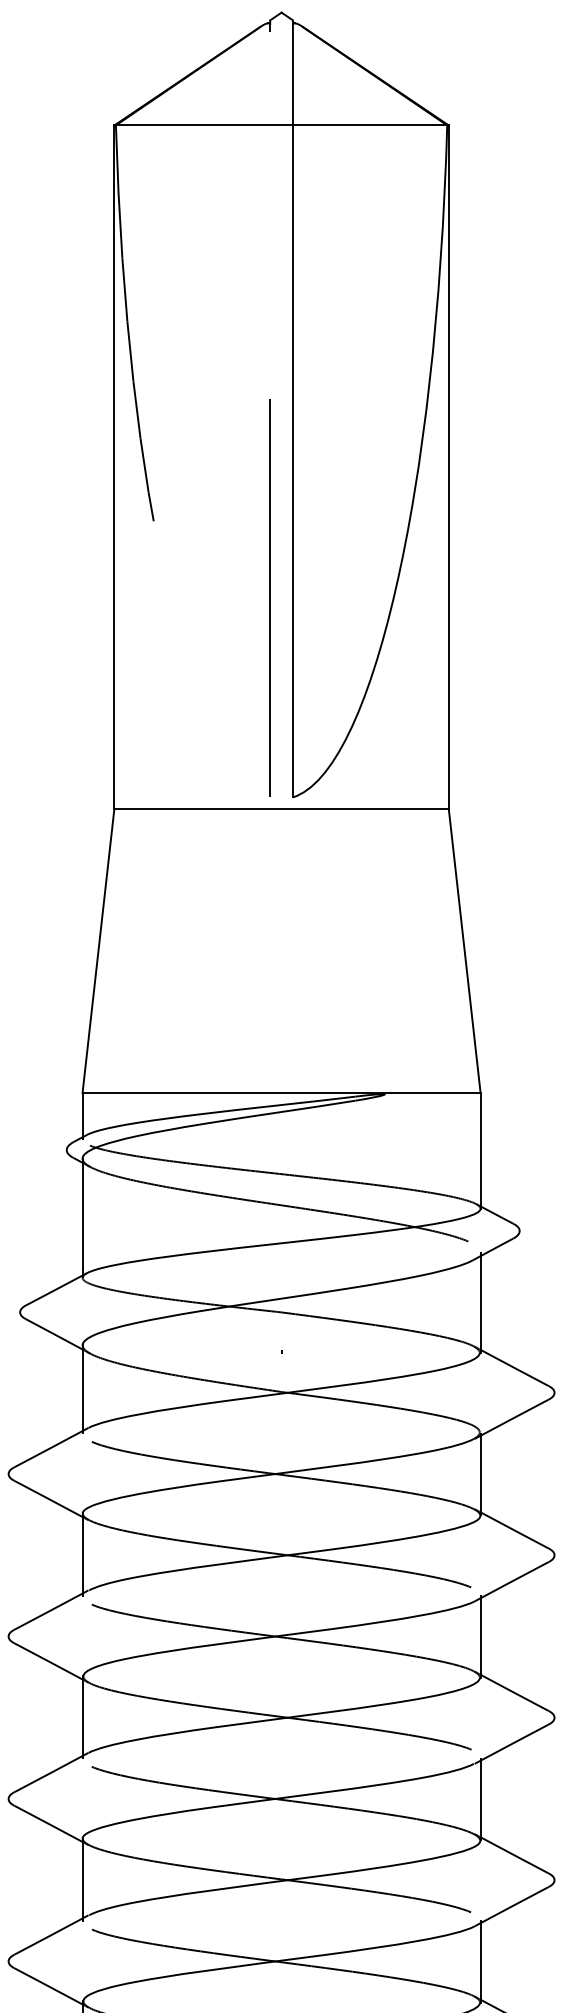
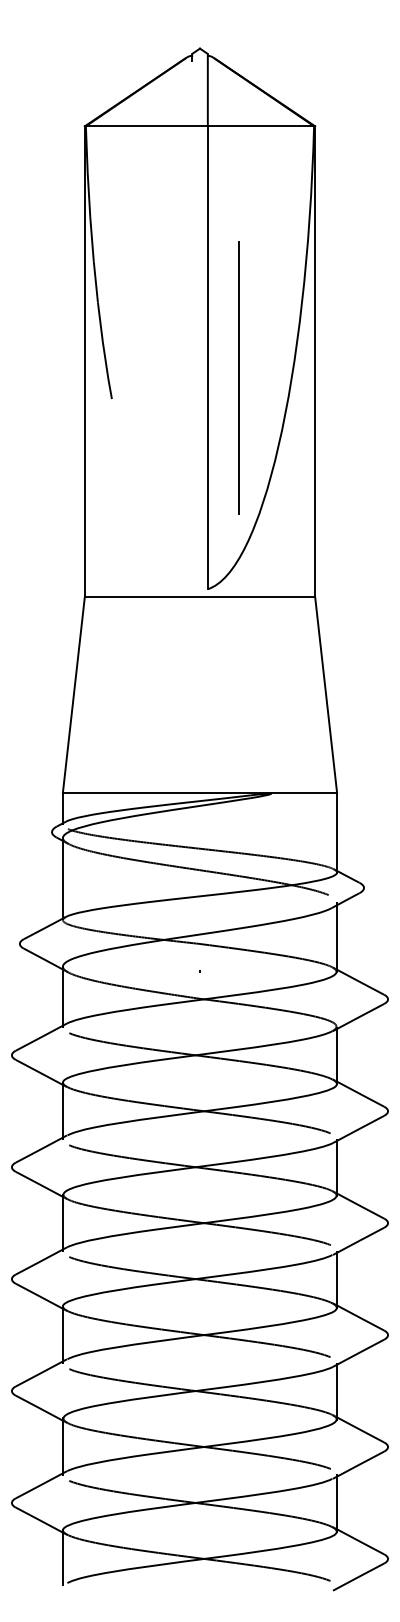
line: (269, 597) -> (238, 377), moved

